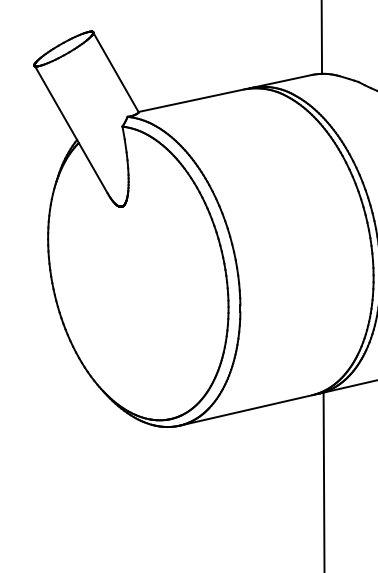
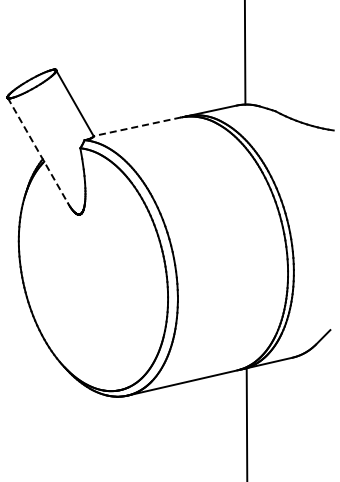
line: (191, 100) -> (137, 126), solid -> dashed
line: (70, 129) -> (37, 150), solid -> dashed

